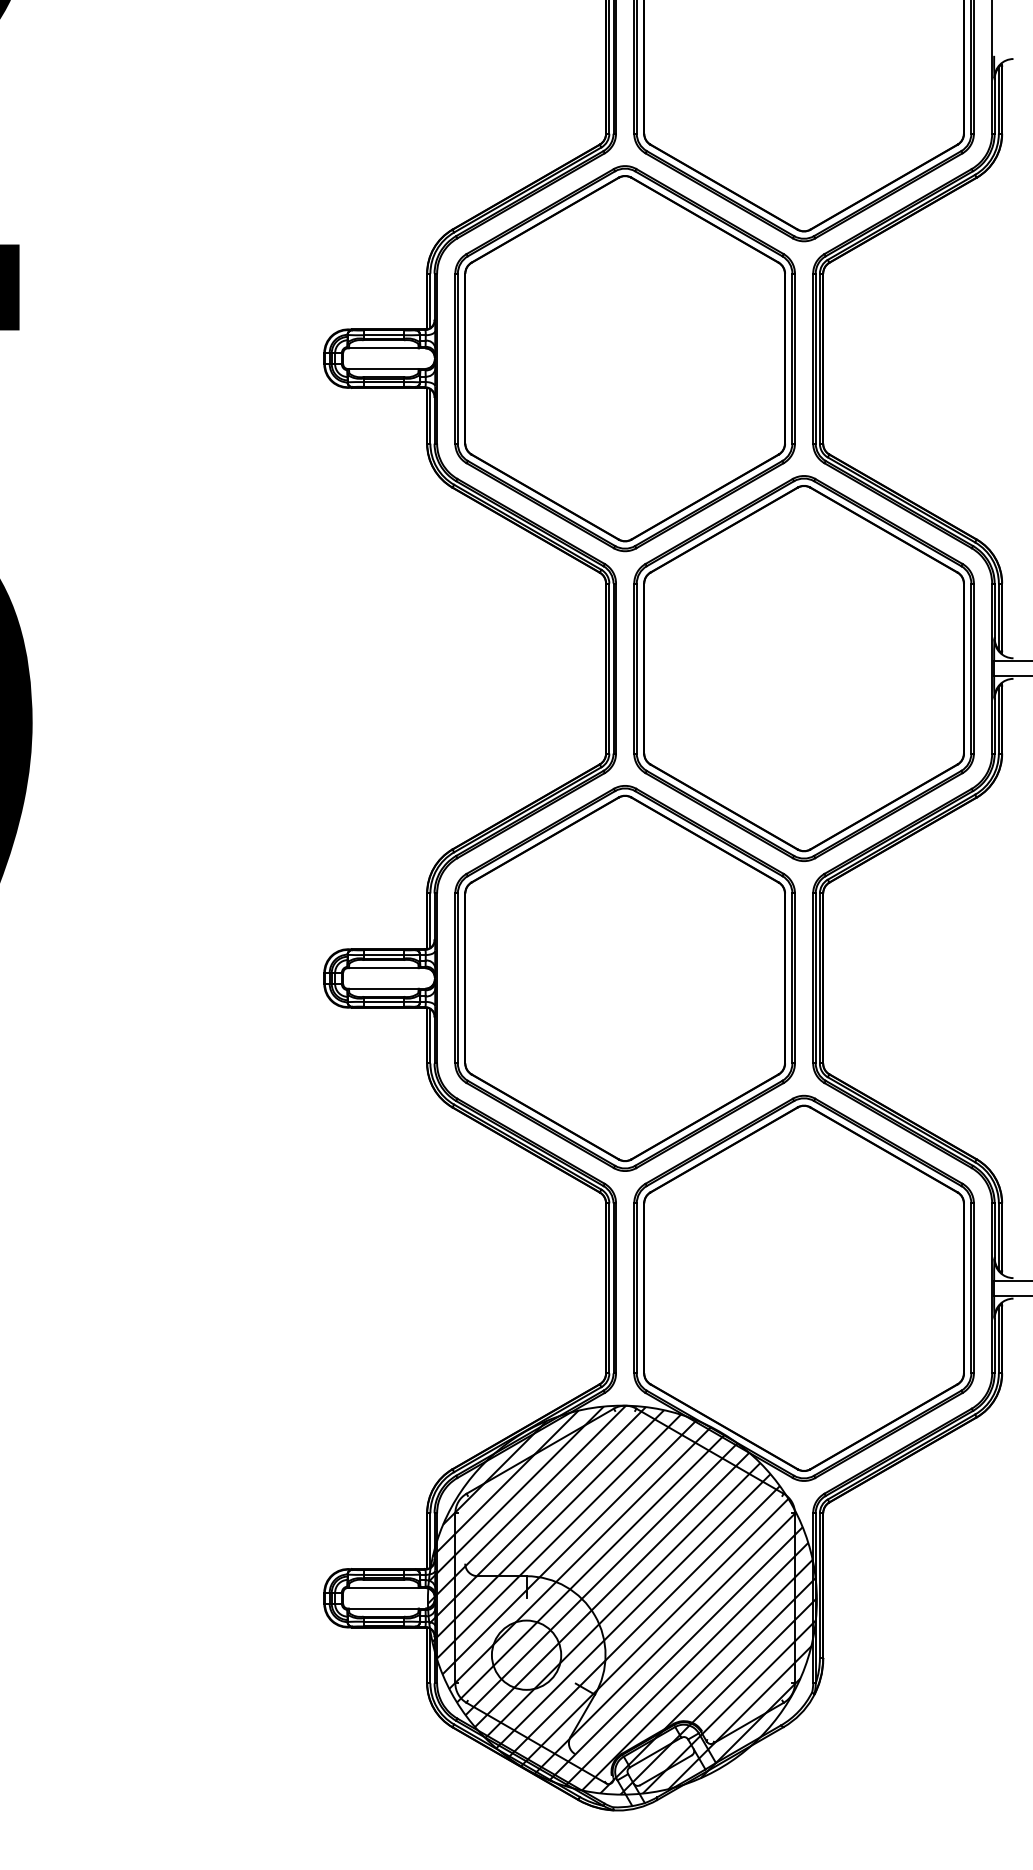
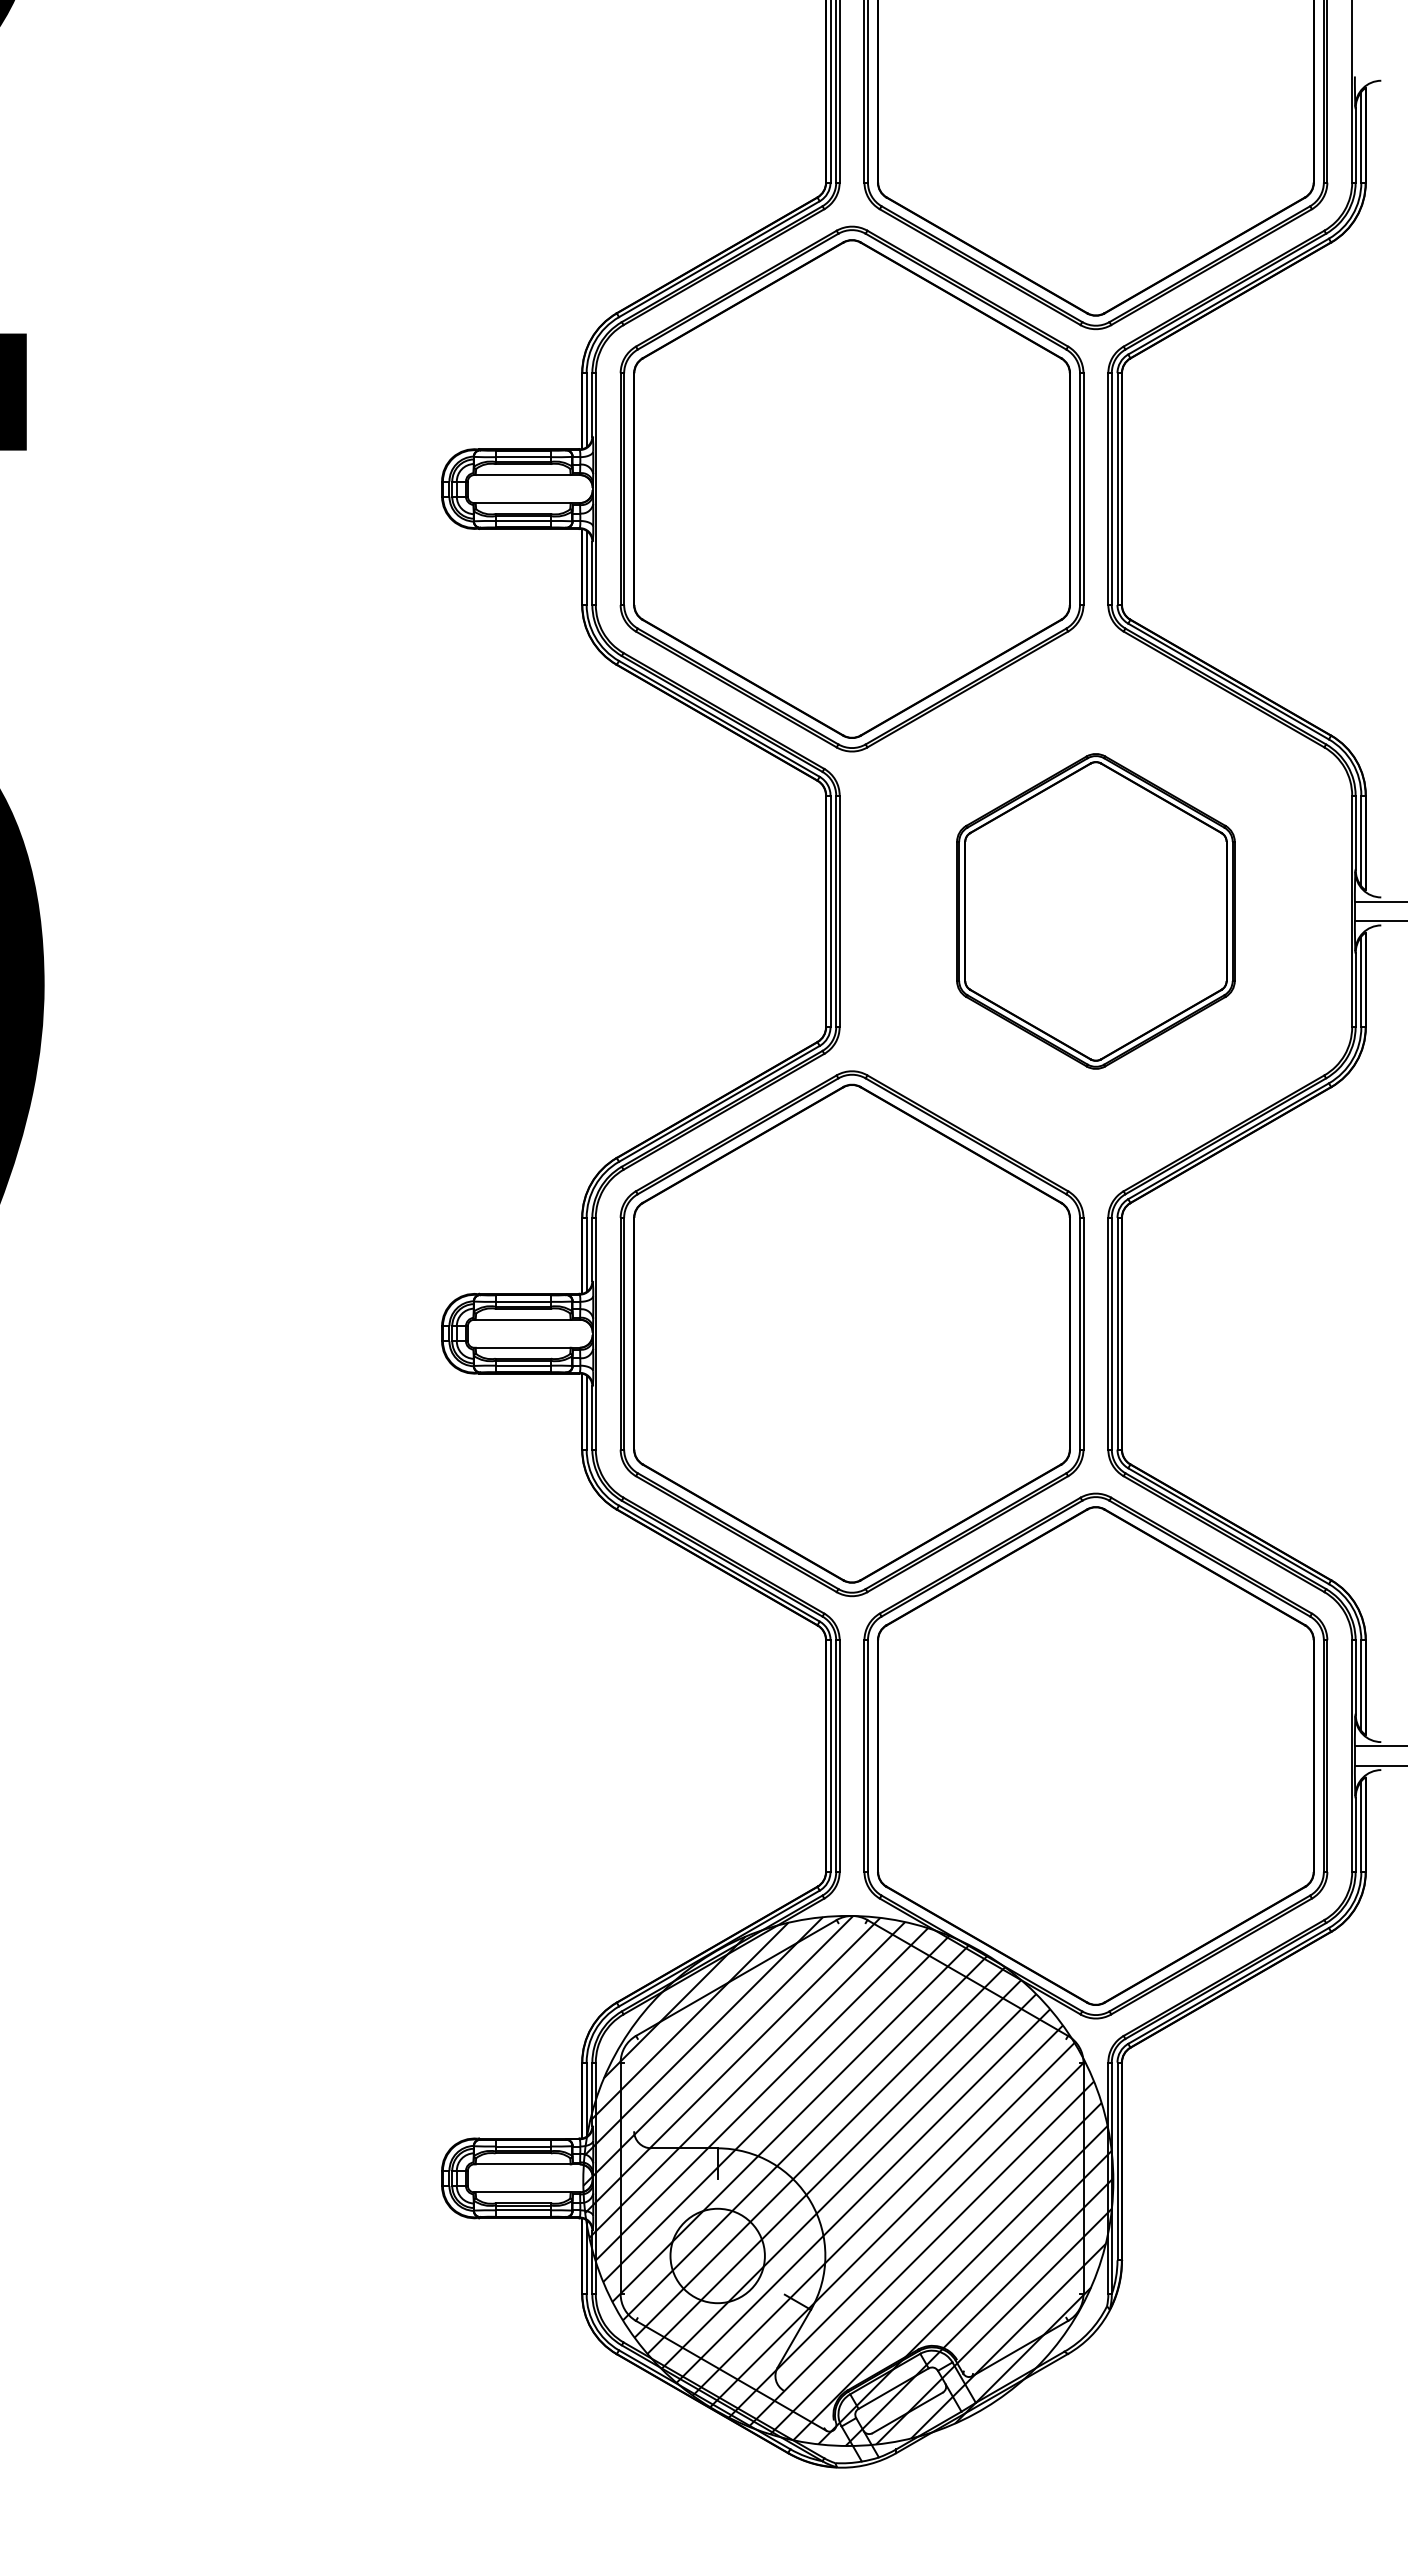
part: (803, 668) -> (1095, 911), size x0.6

